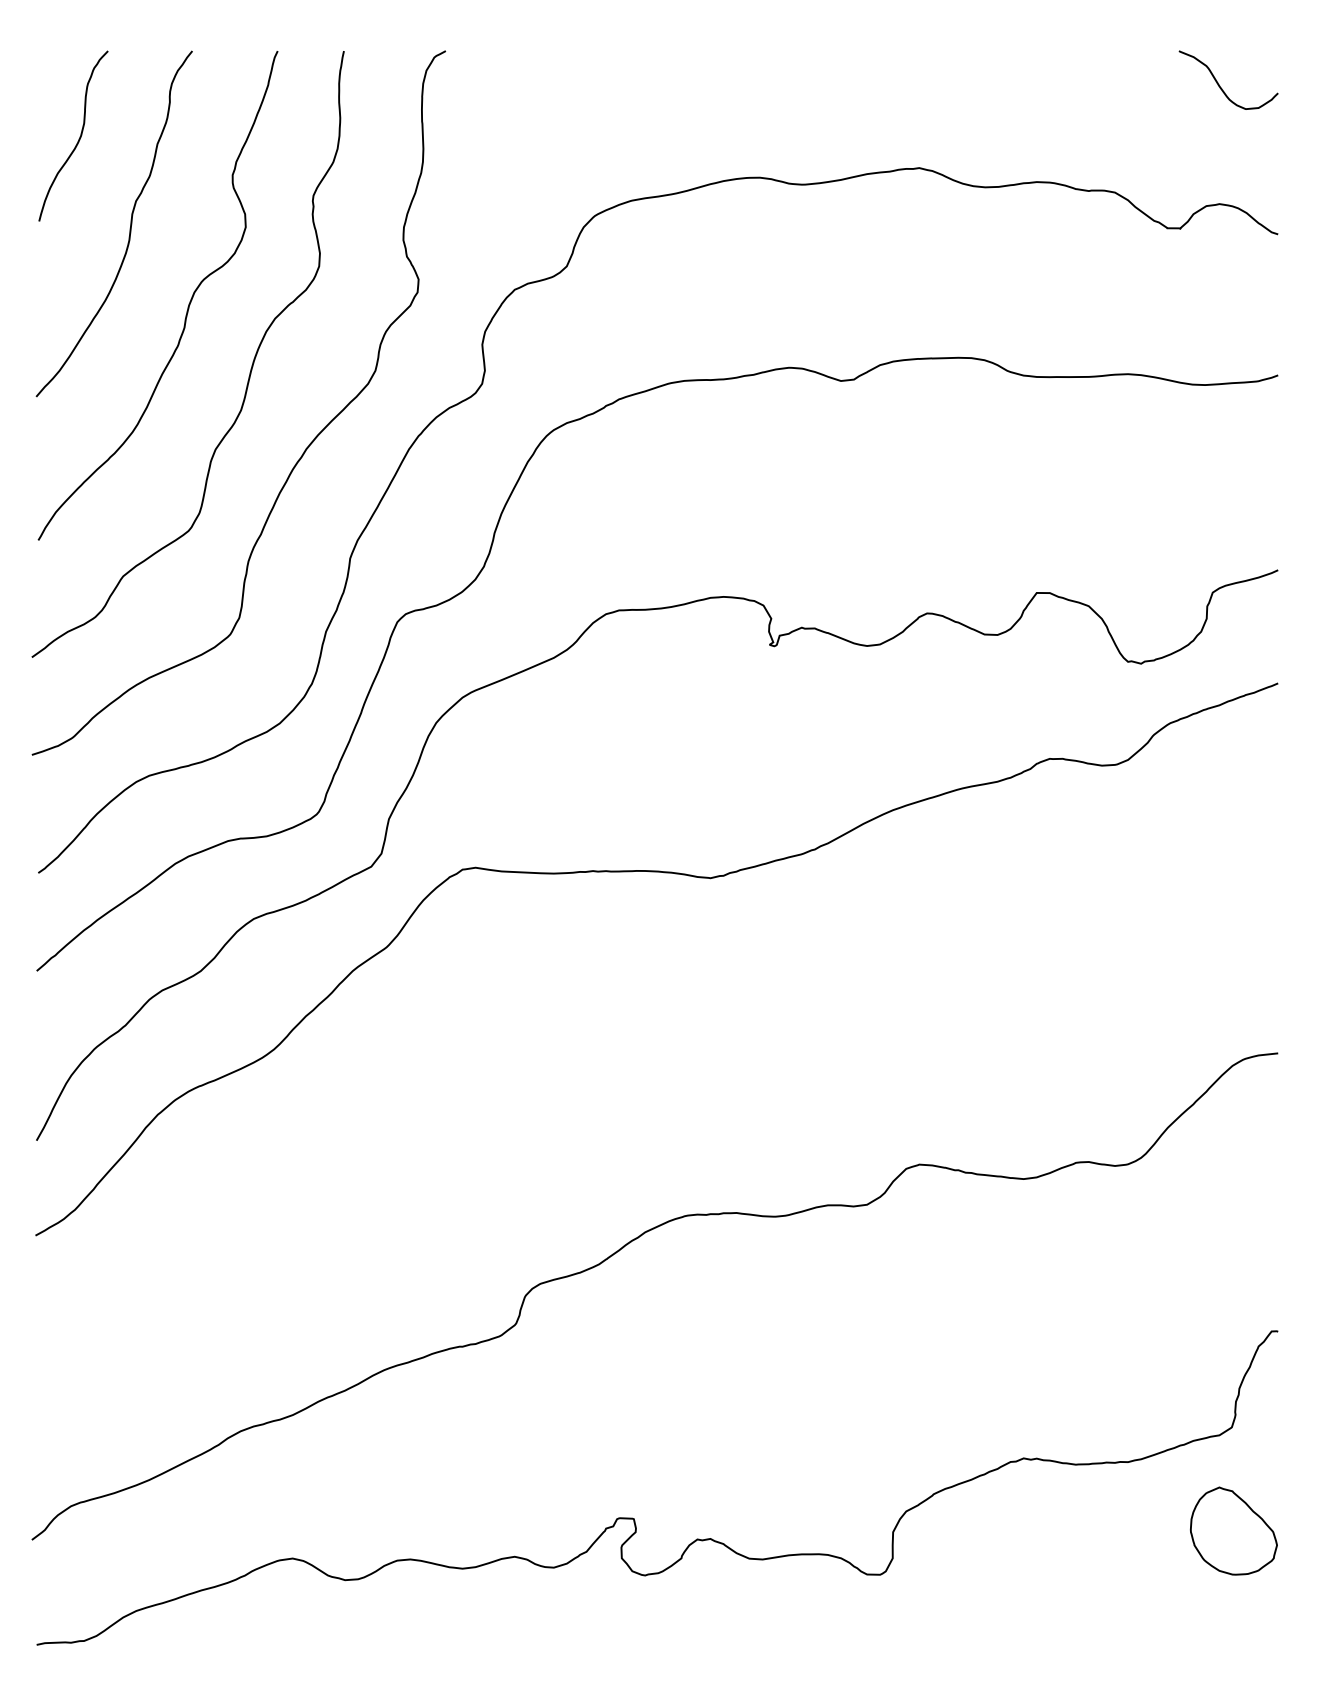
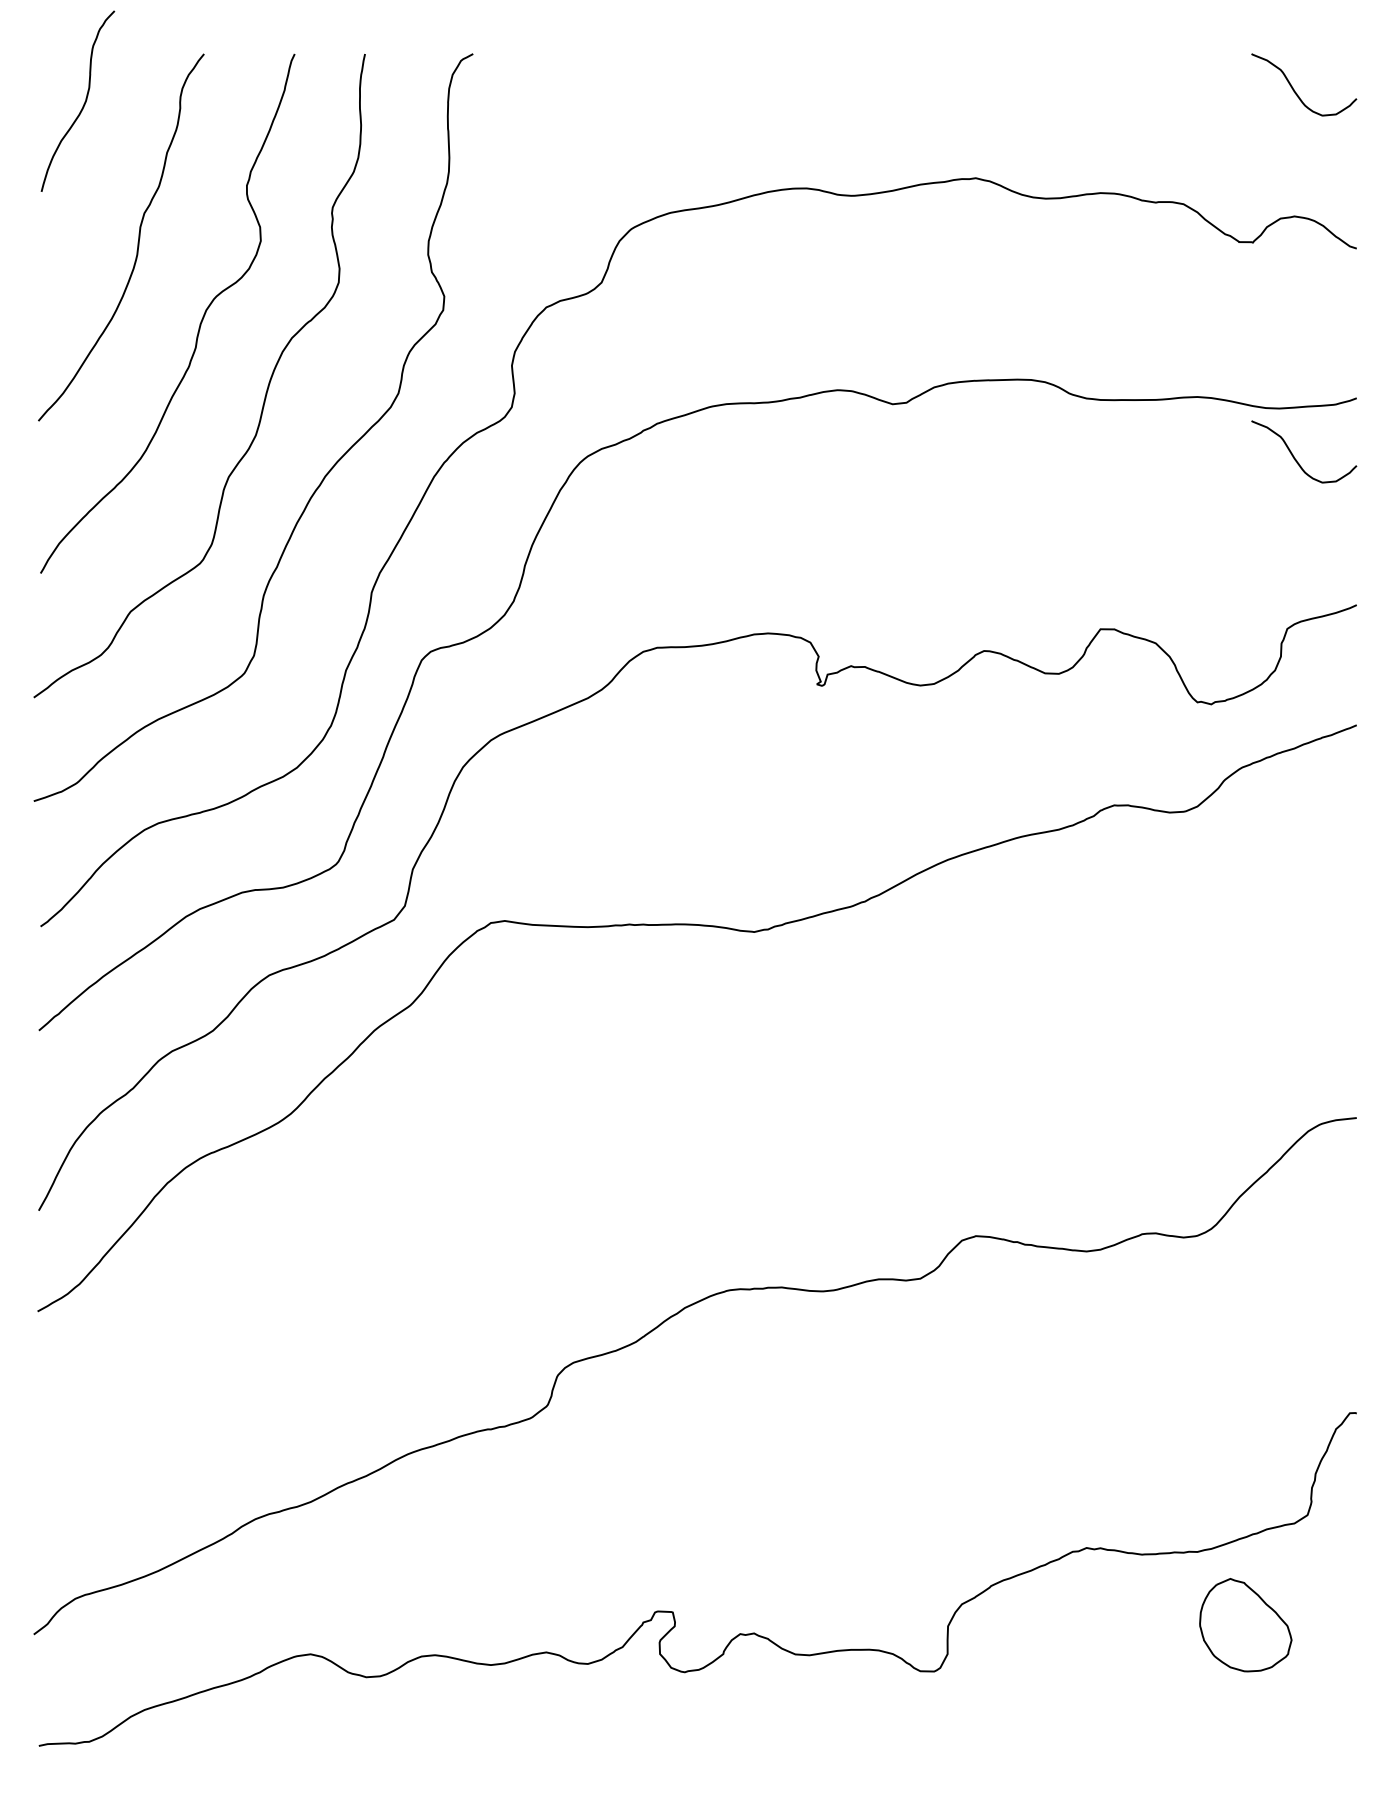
curve: (79, 136) -> (84, 101), moved
curve: (1219, 430) -> (1294, 456), added
part: (1233, 1531) -> (1245, 1625), moved

